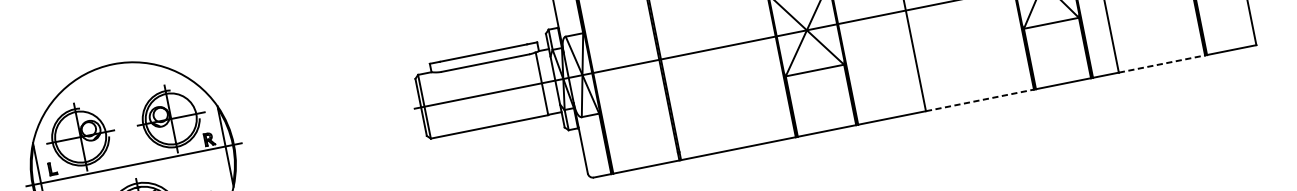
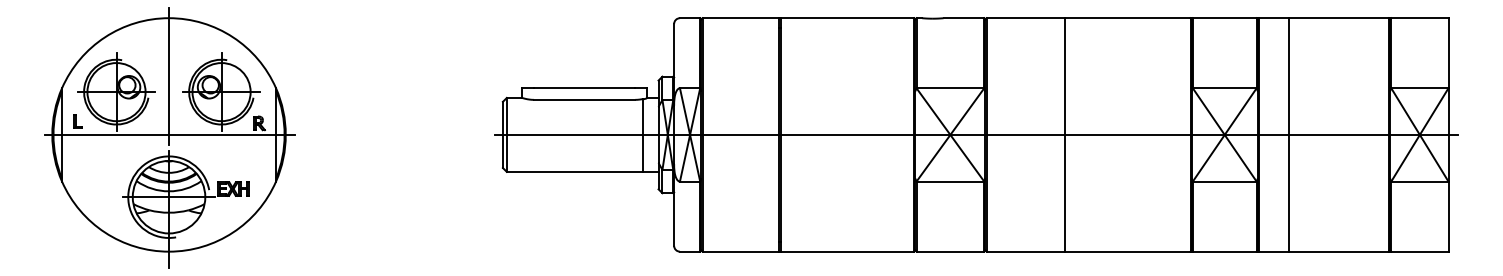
line: (1162, 63) -> (1339, 251), dashed -> solid
line: (979, 100) -> (1127, 251), dashed -> solid
line: (123, 114) -> (169, 76), added

